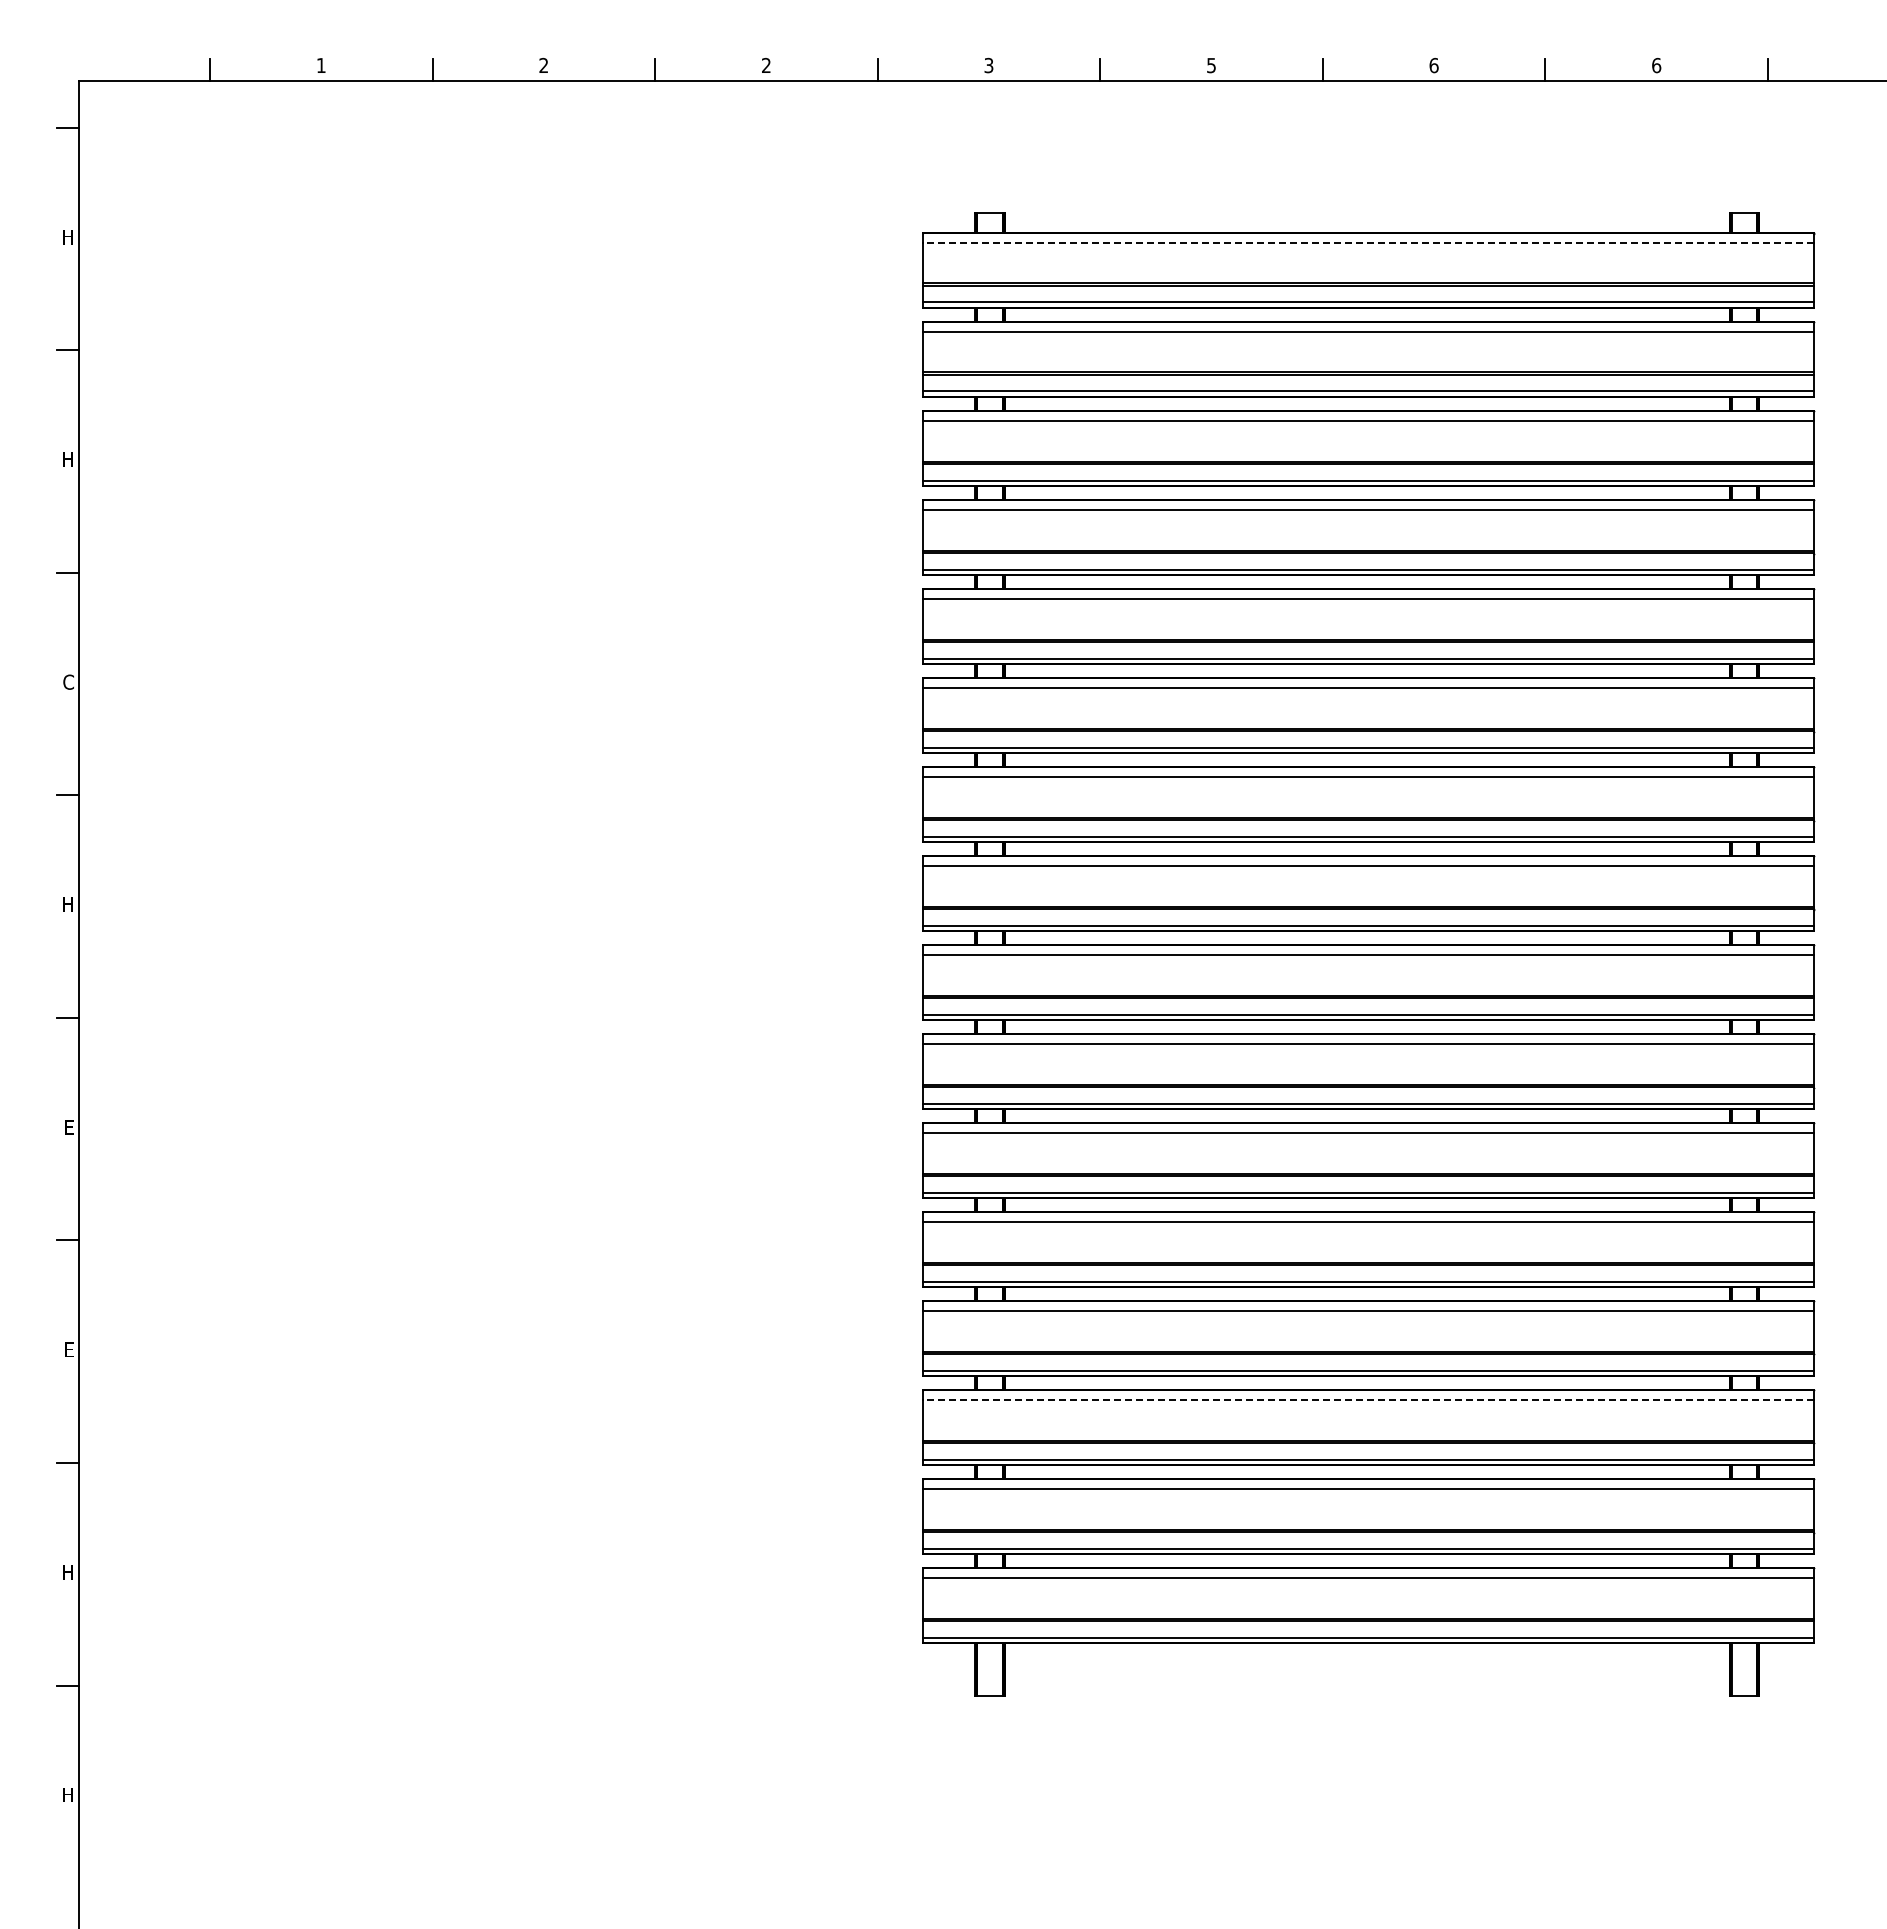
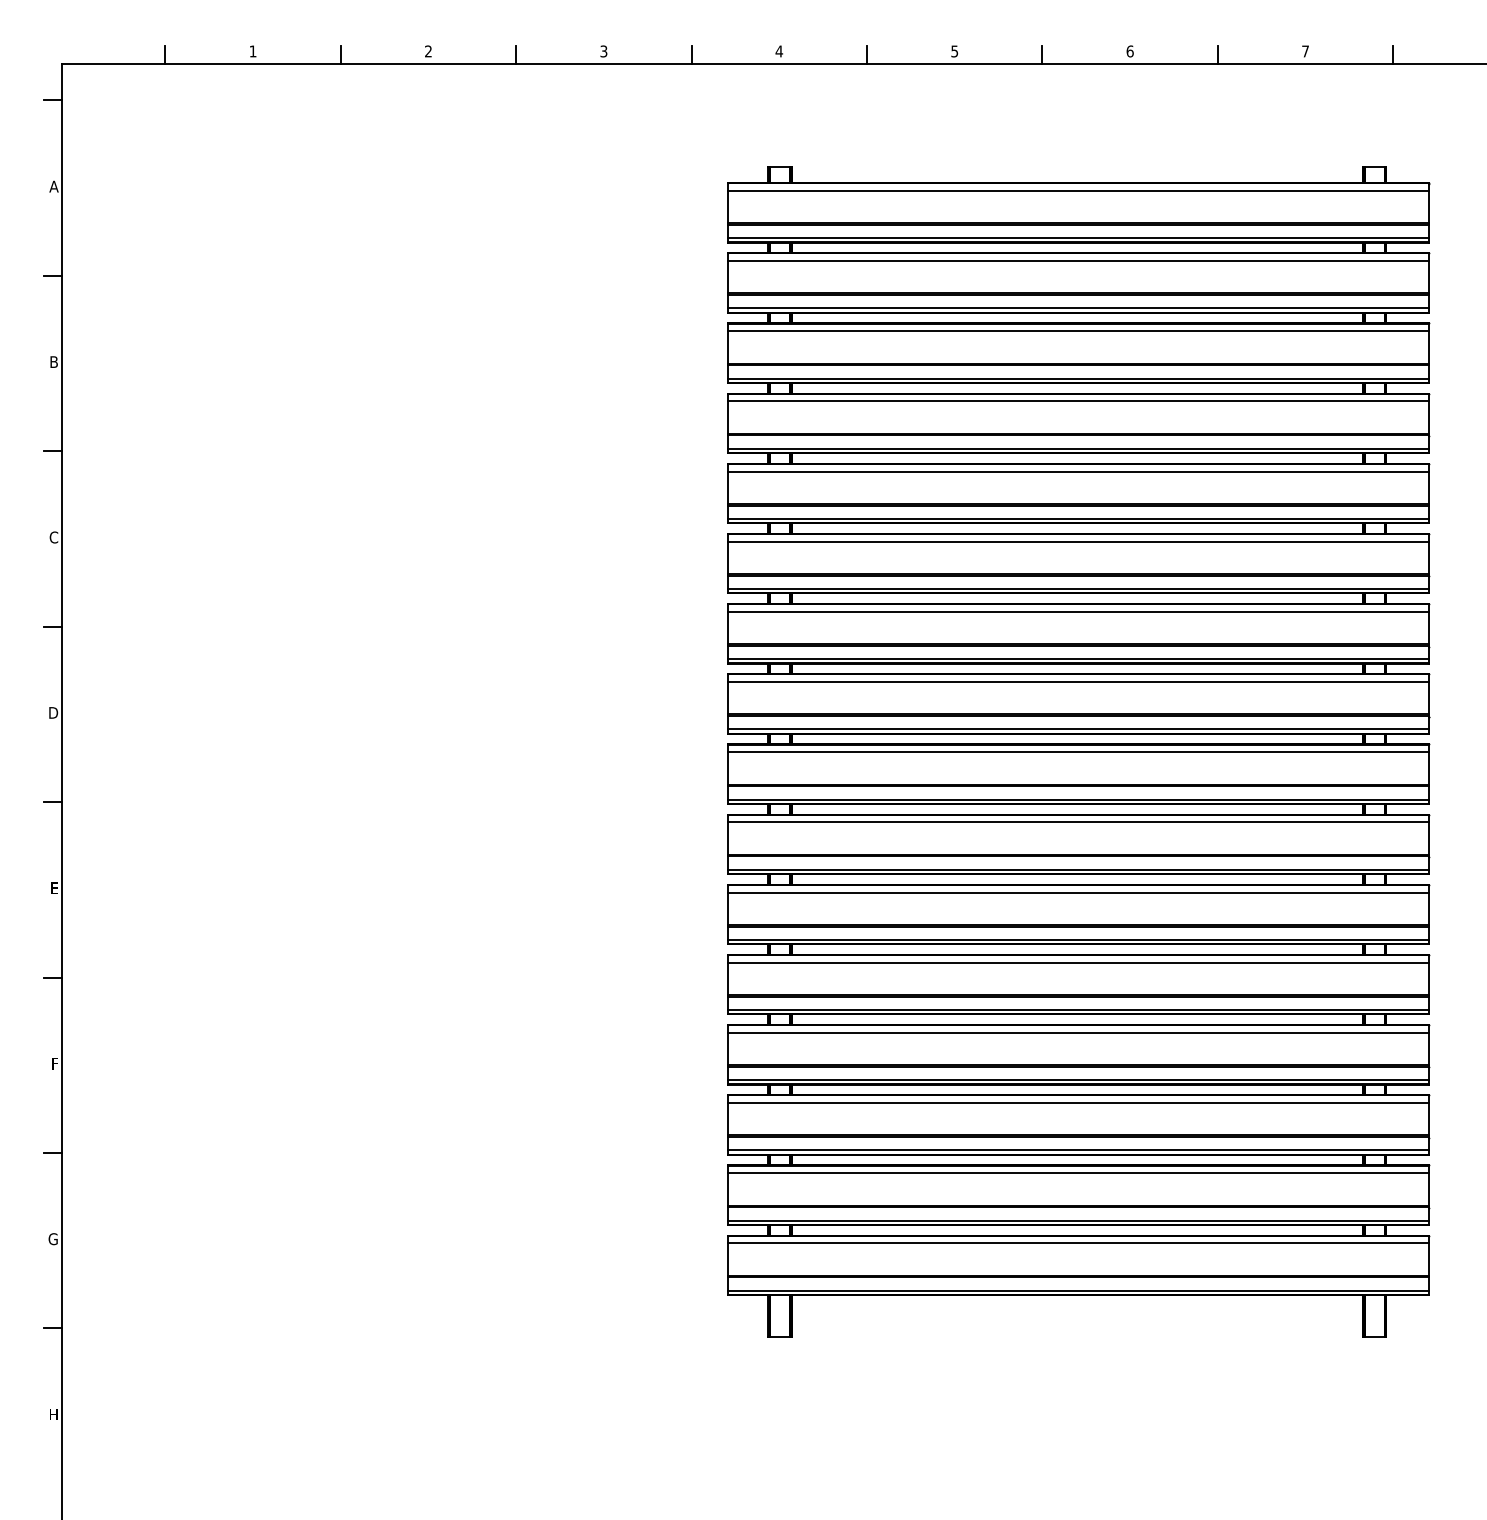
text: (766, 65) -> (603, 51), 2 -> 3
text: (988, 65) -> (778, 51), 3 -> 4
text: (1656, 65) -> (1305, 51), 6 -> 7
text: (68, 236) -> (53, 186), H -> A
line: (1367, 242) -> (1077, 190), dashed -> solid
text: (68, 459) -> (53, 361), H -> B
text: (67, 904) -> (53, 712), H -> D
text: (69, 1349) -> (54, 1063), E -> F
line: (1367, 1399) -> (1077, 1102), dashed -> solid
text: (67, 1572) -> (53, 1239), H -> G

